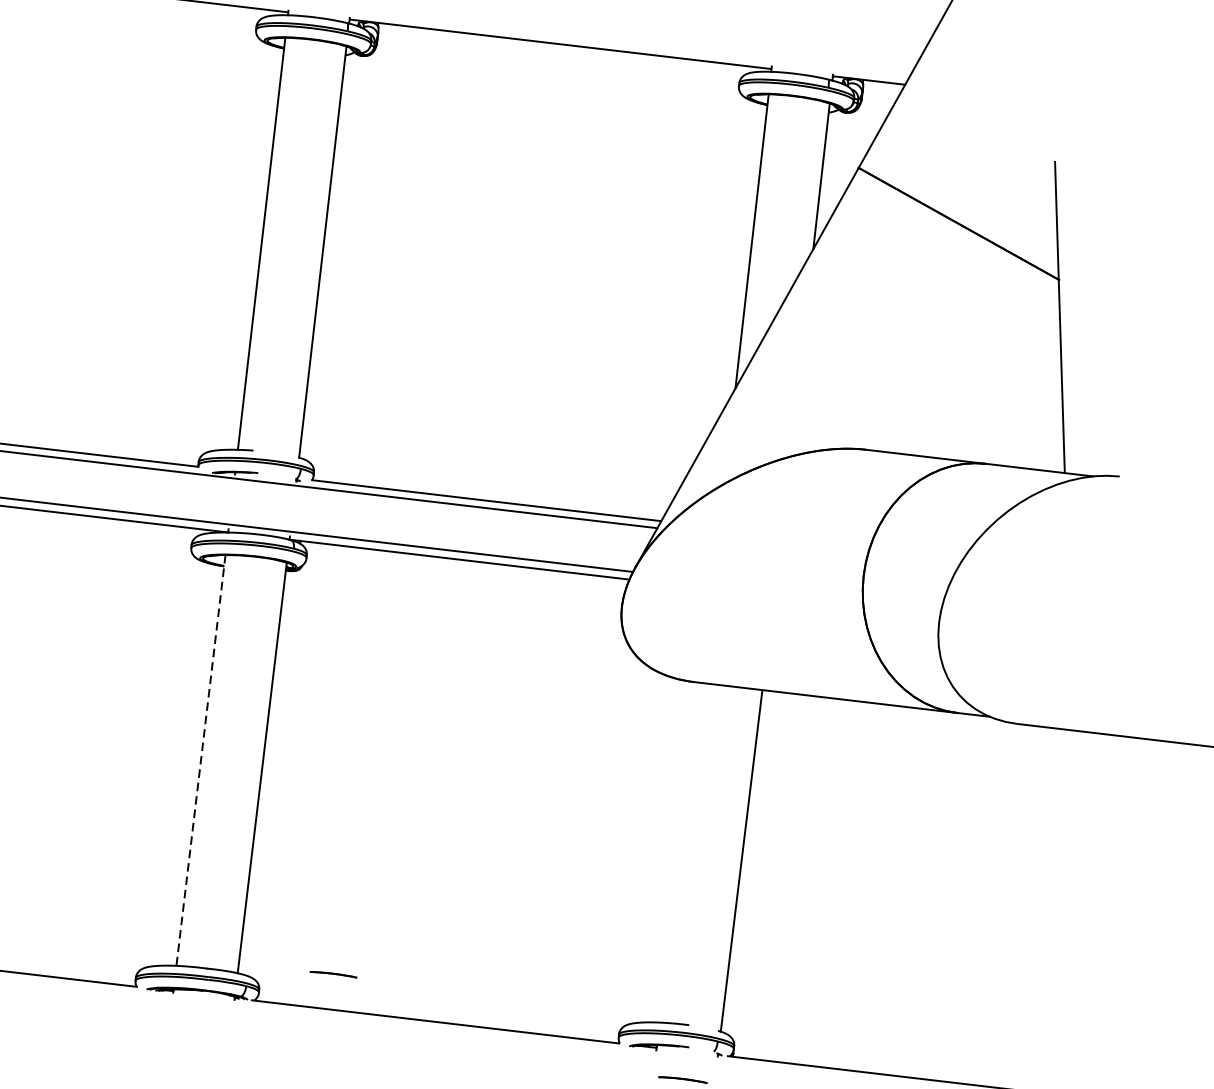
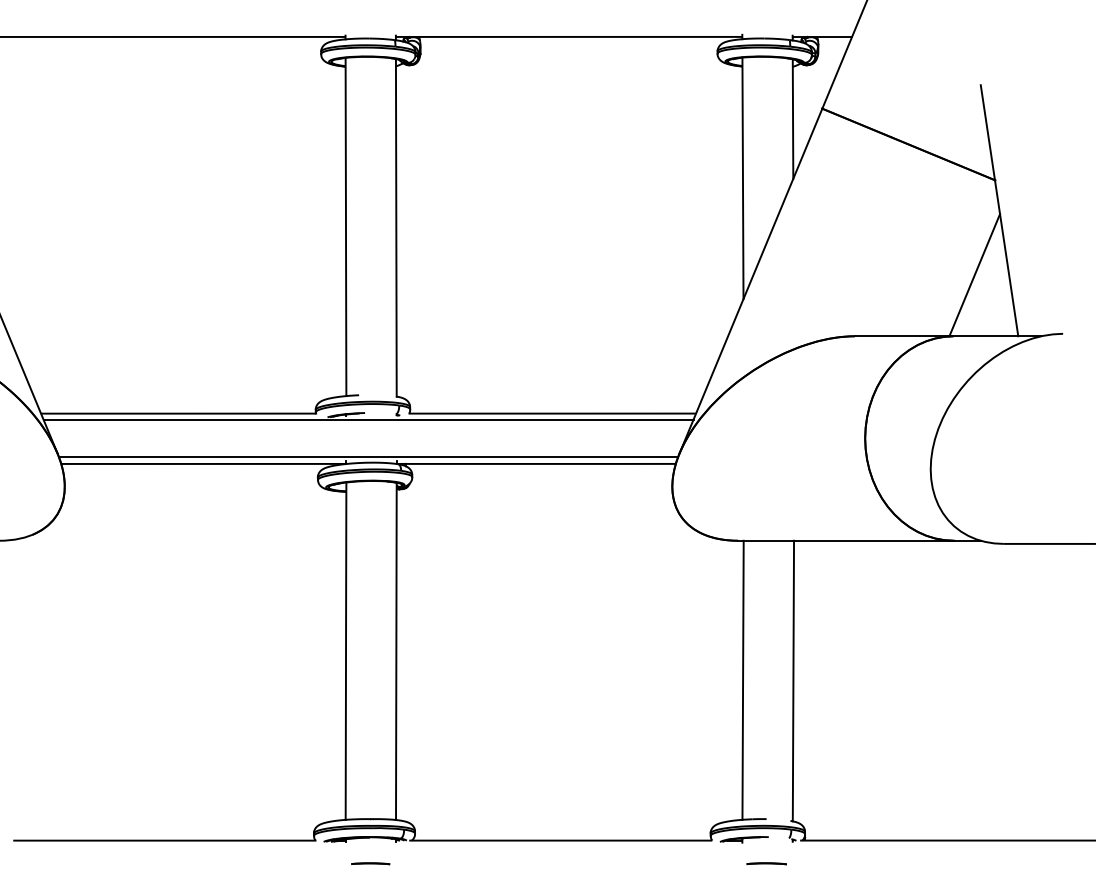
line: (1020, 392) -> (974, 275), added
line: (201, 760) -> (346, 651), dashed -> solid
line: (679, 851) -> (742, 679), added
line: (333, 973) -> (370, 863), moved

